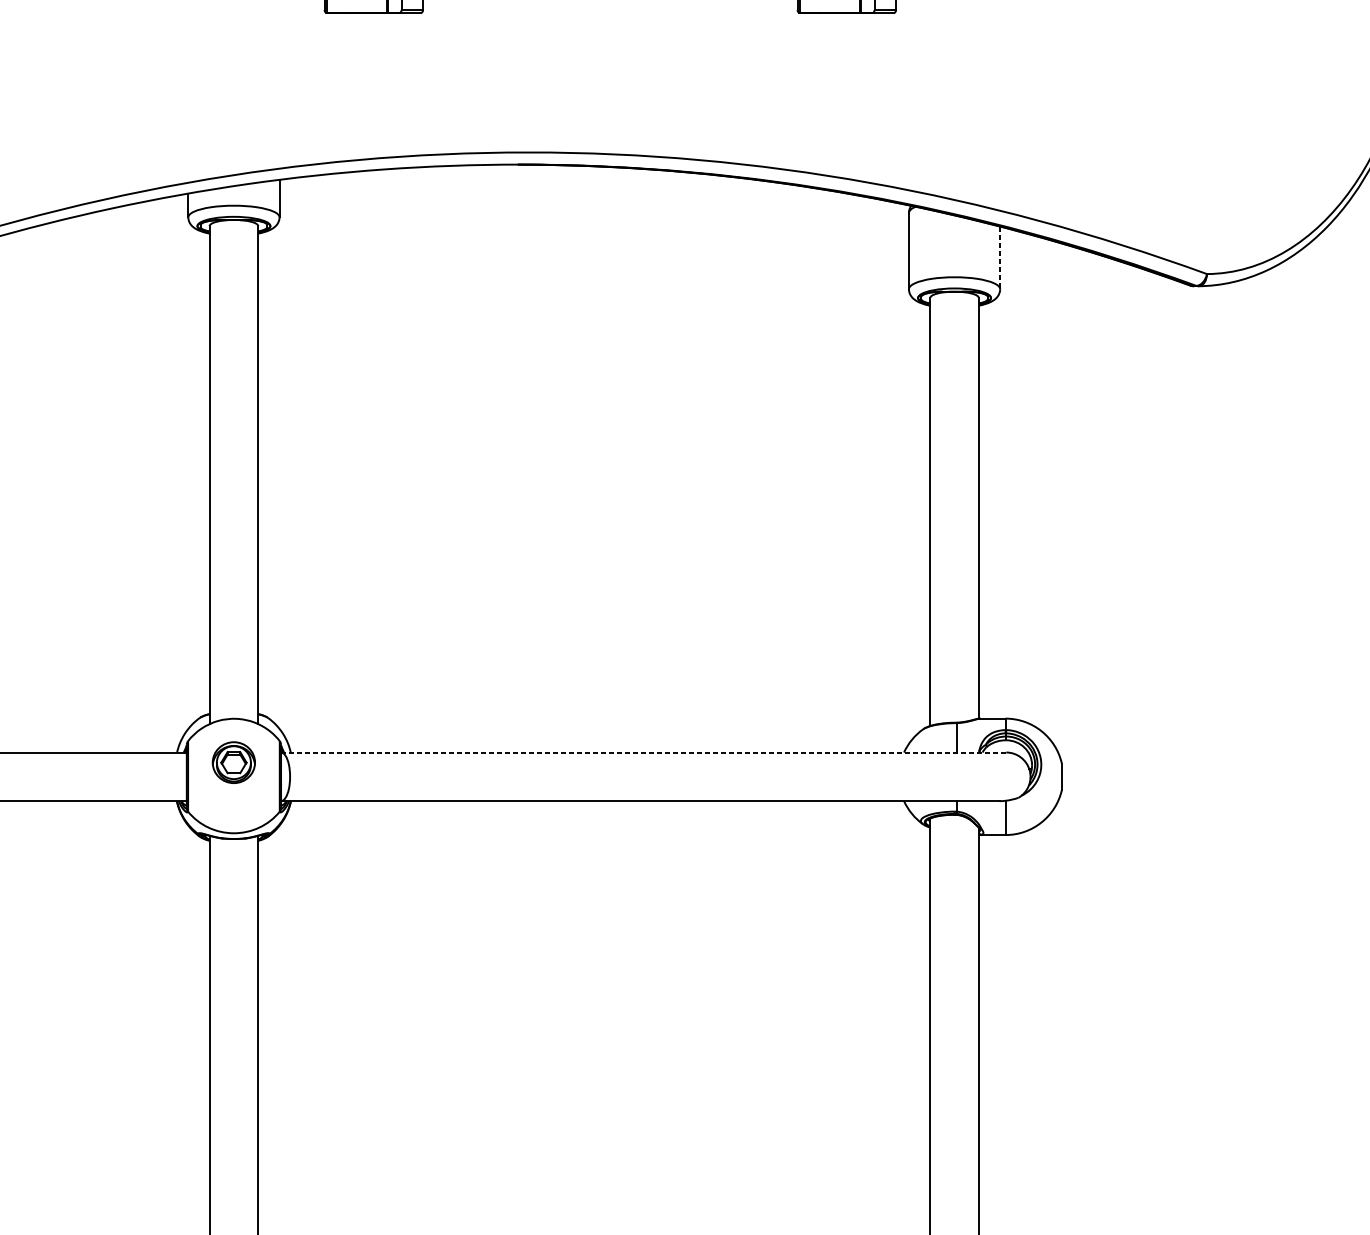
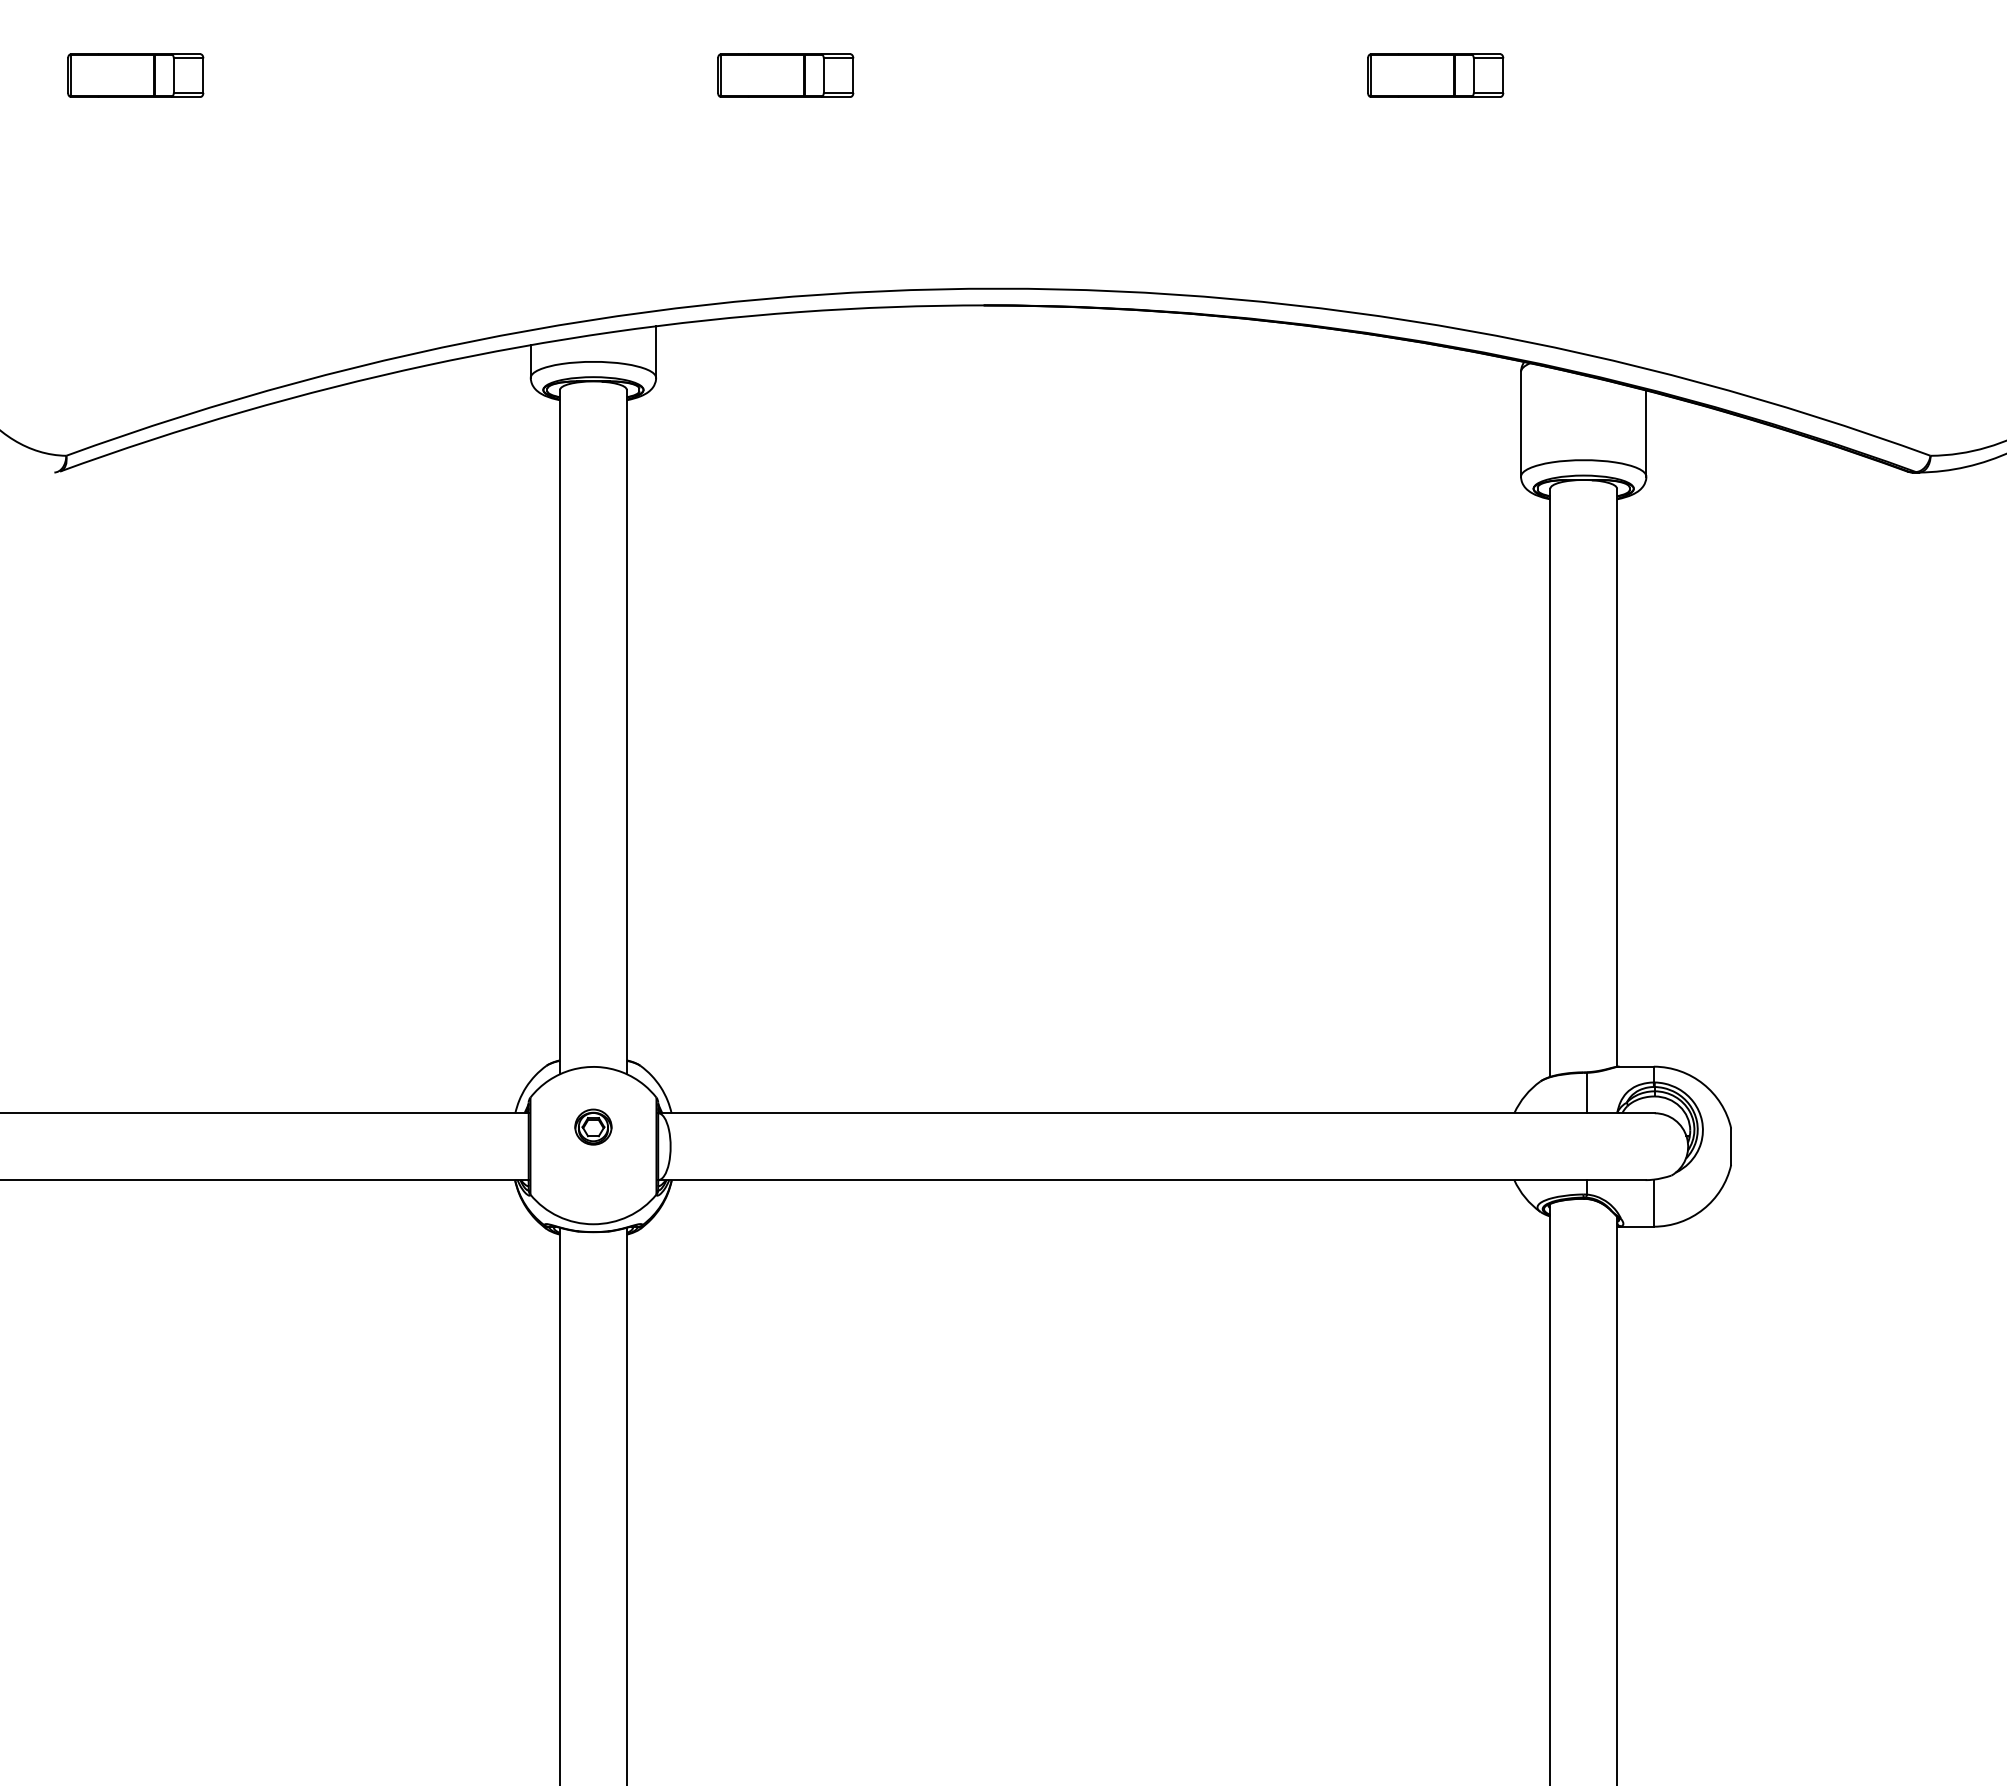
line: (1000, 258) -> (1646, 434), dashed -> solid
line: (642, 752) -> (1155, 1113), dashed -> solid
part: (233, 762) -> (593, 1126), size x0.62

